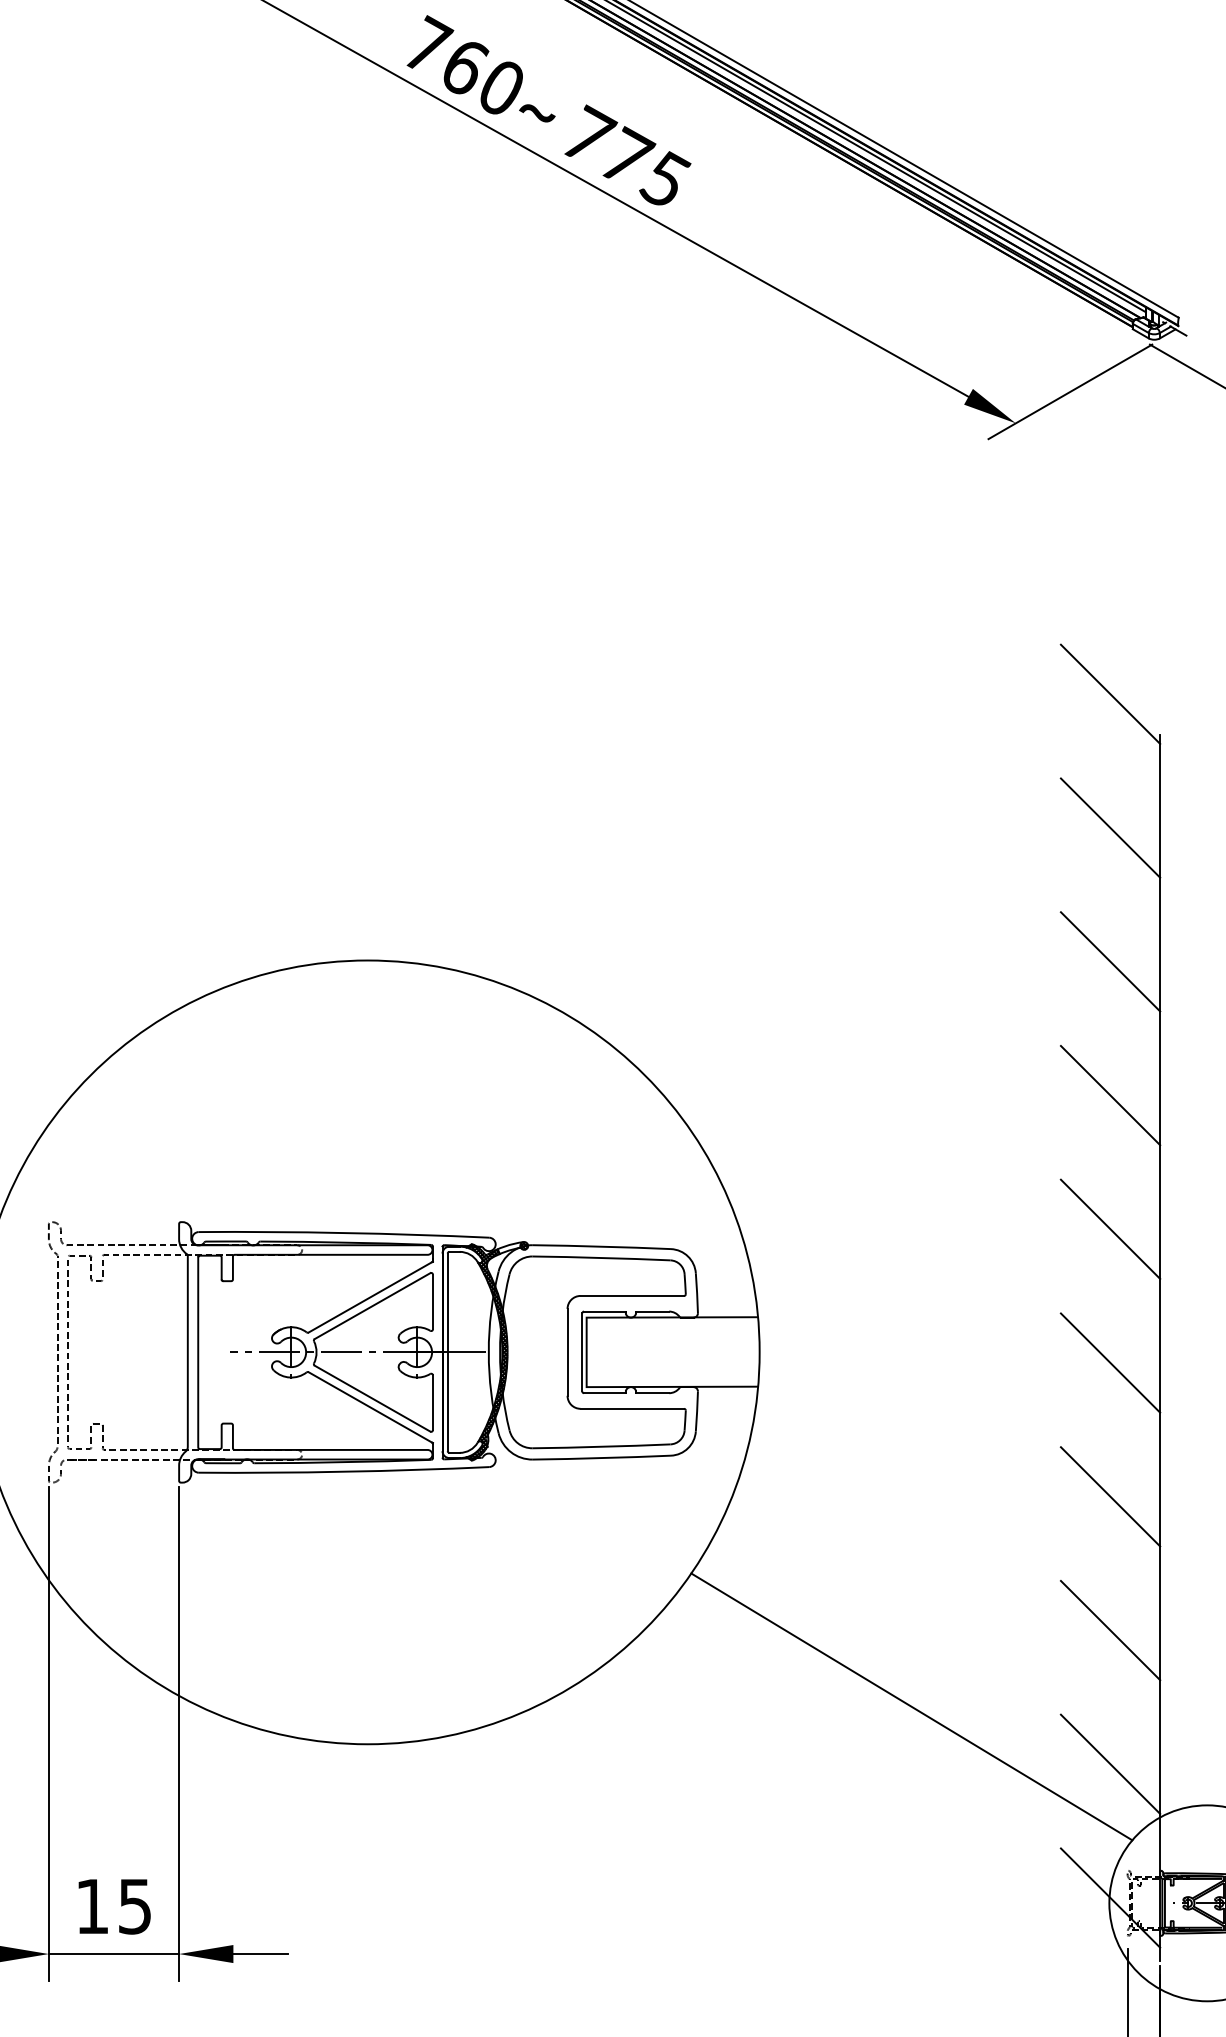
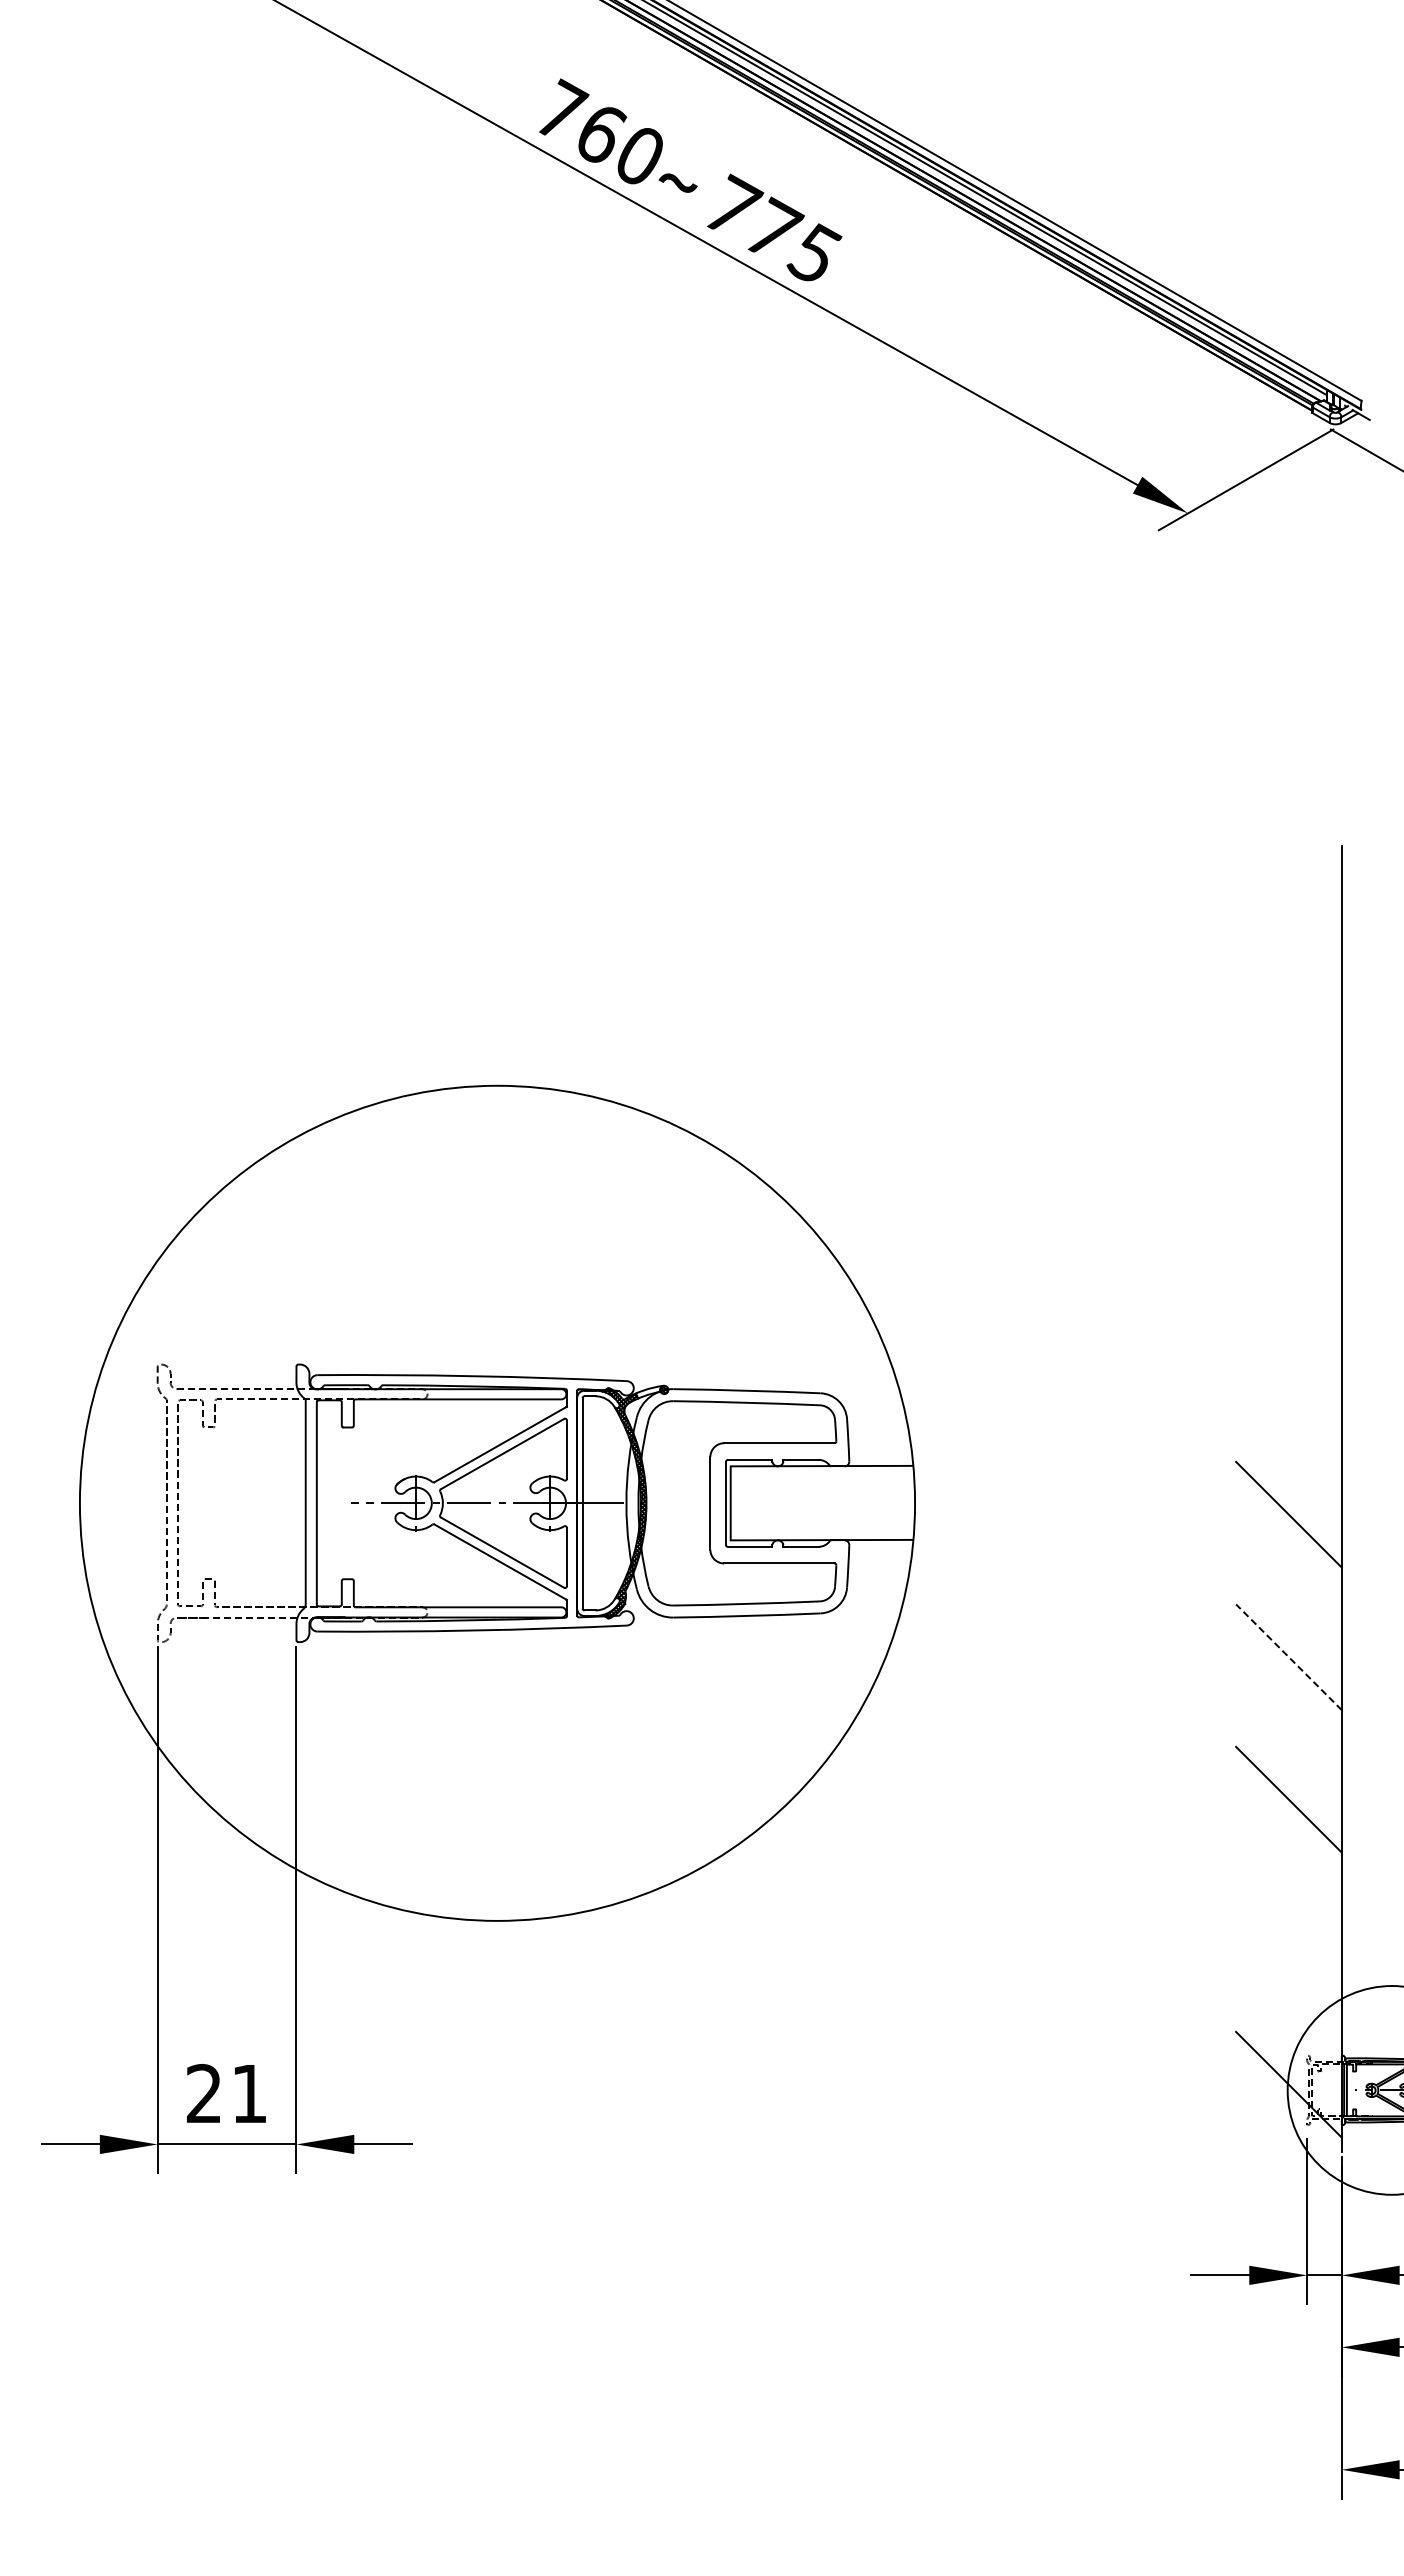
line: (1110, 694) -> (1288, 802), removed
line: (1110, 827) -> (1288, 944), removed
line: (1110, 962) -> (1288, 1087), removed
line: (1110, 1095) -> (1288, 1229), removed
line: (1110, 1229) -> (1288, 1372), removed
line: (1110, 1497) -> (1288, 1657), solid -> dashed
line: (912, 1706) -> (1077, 1880), removed
line: (1110, 1764) -> (1288, 1942), removed
text: (113, 1906) -> (226, 2093), 15 -> 21

